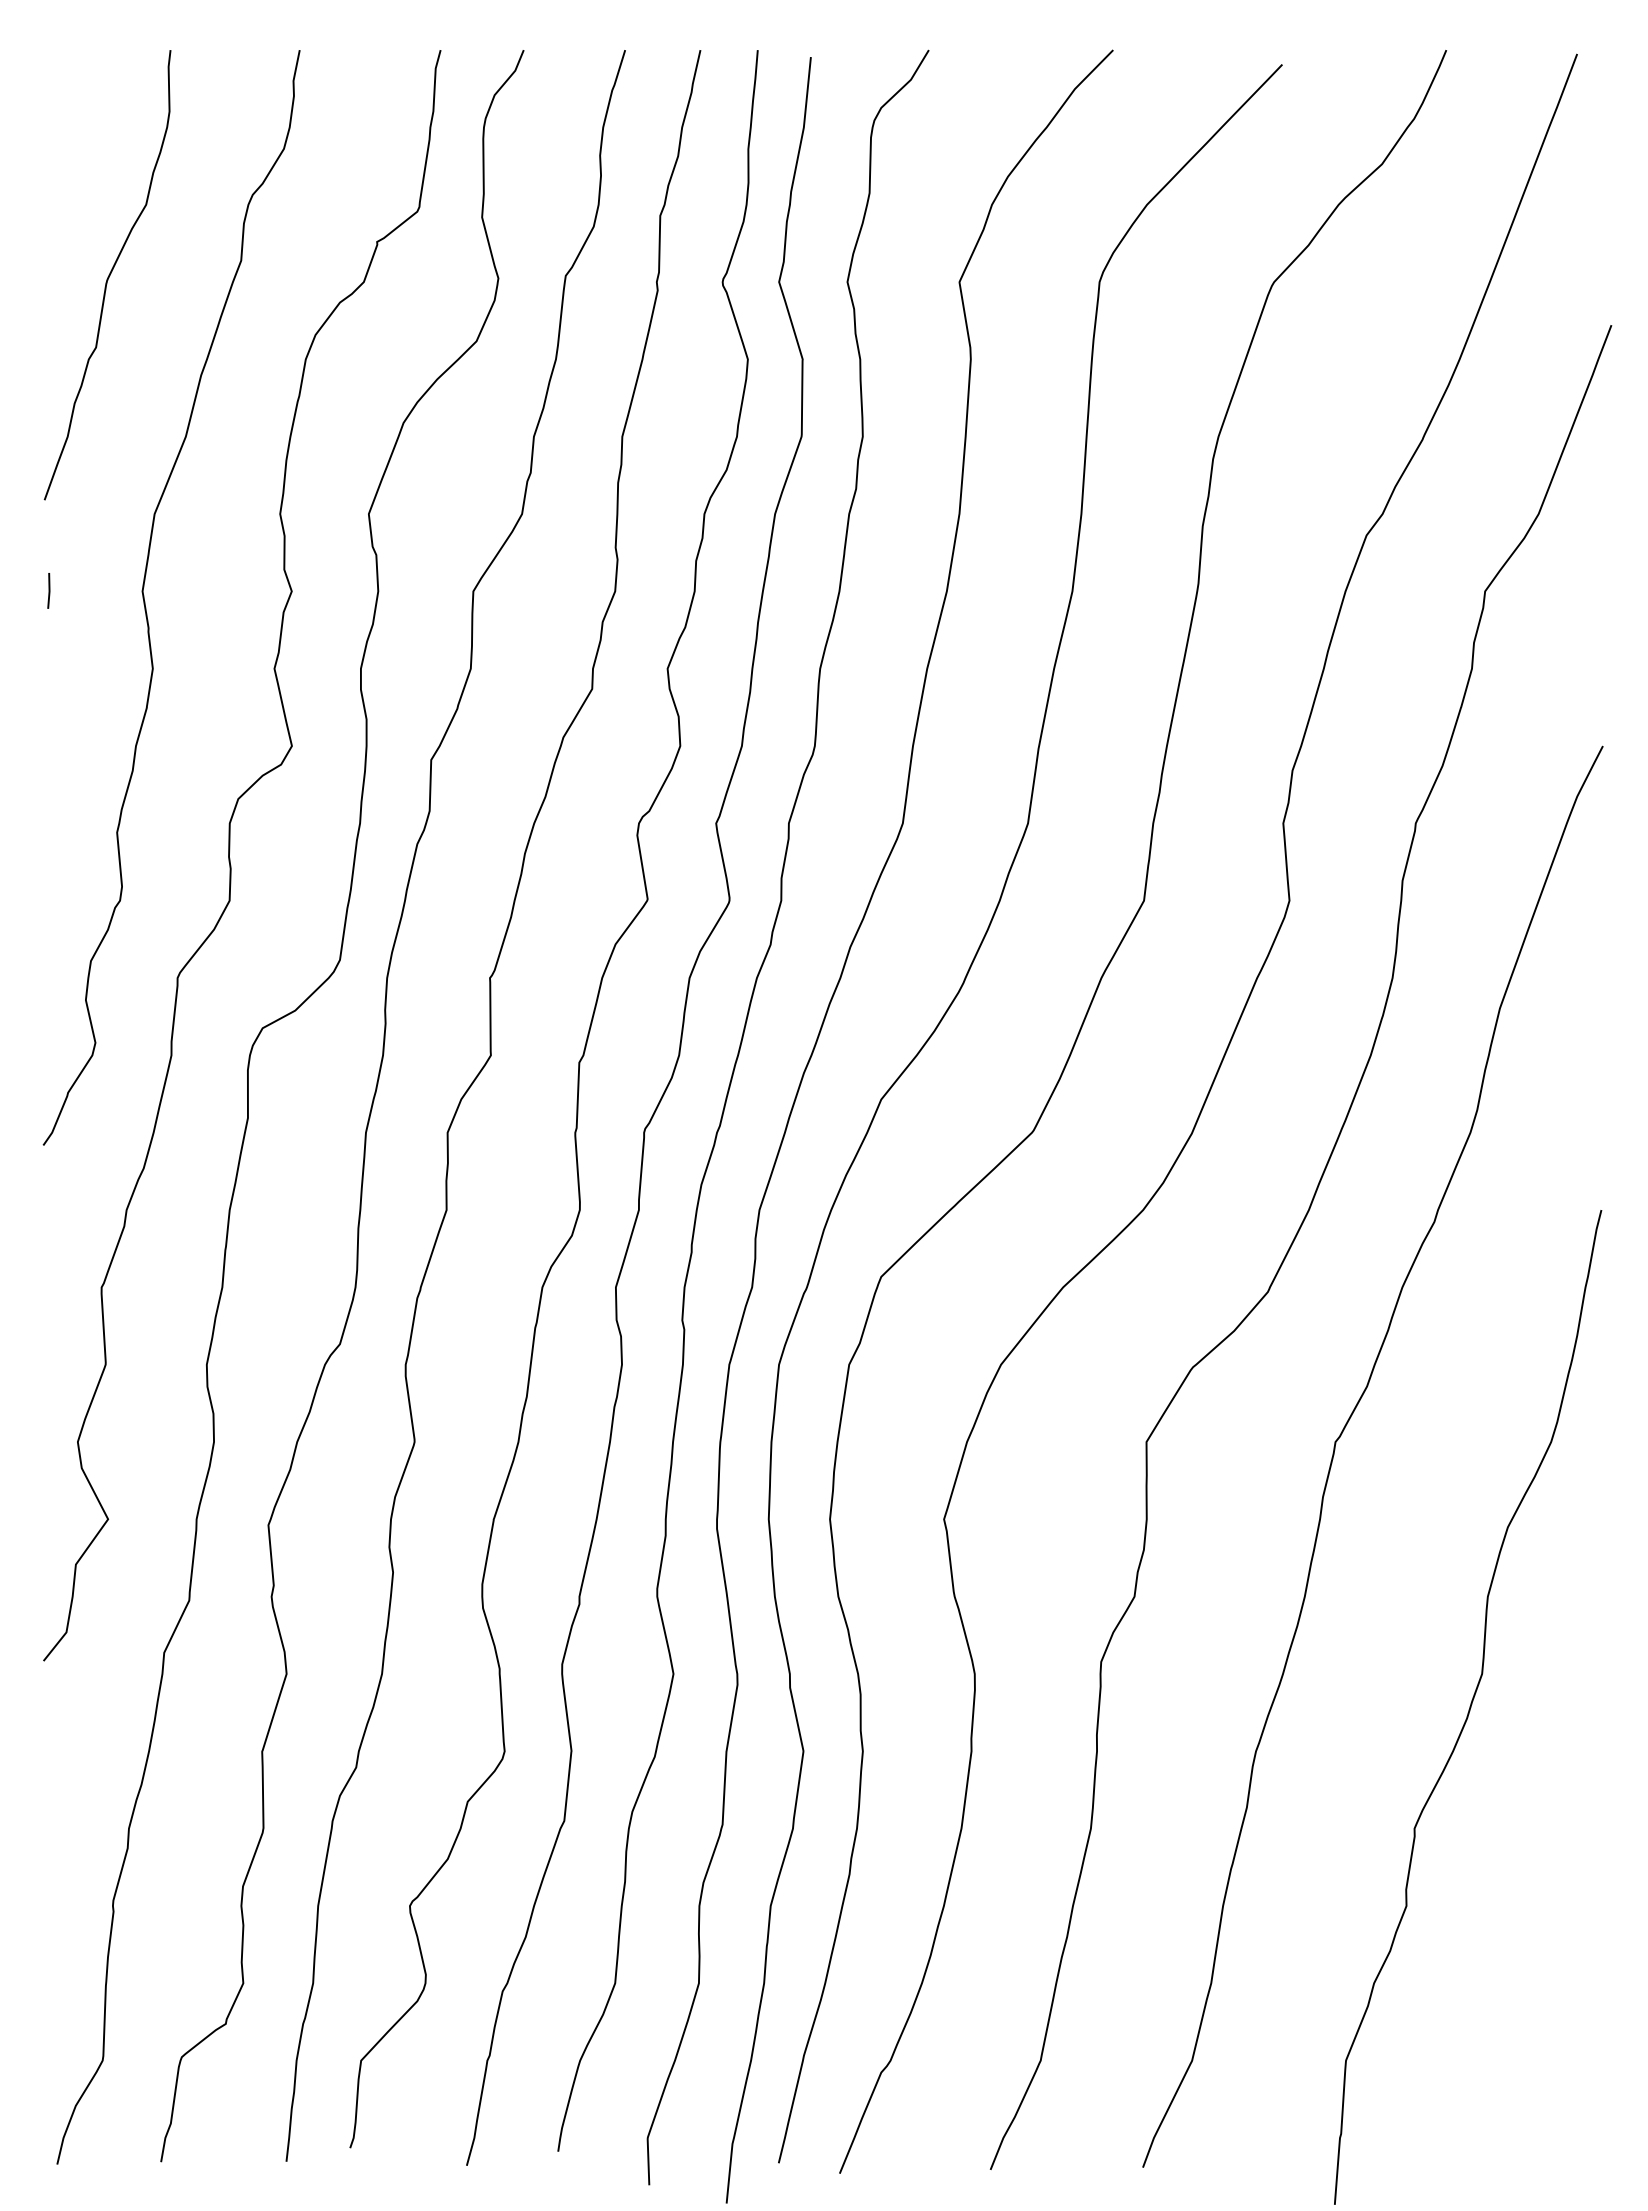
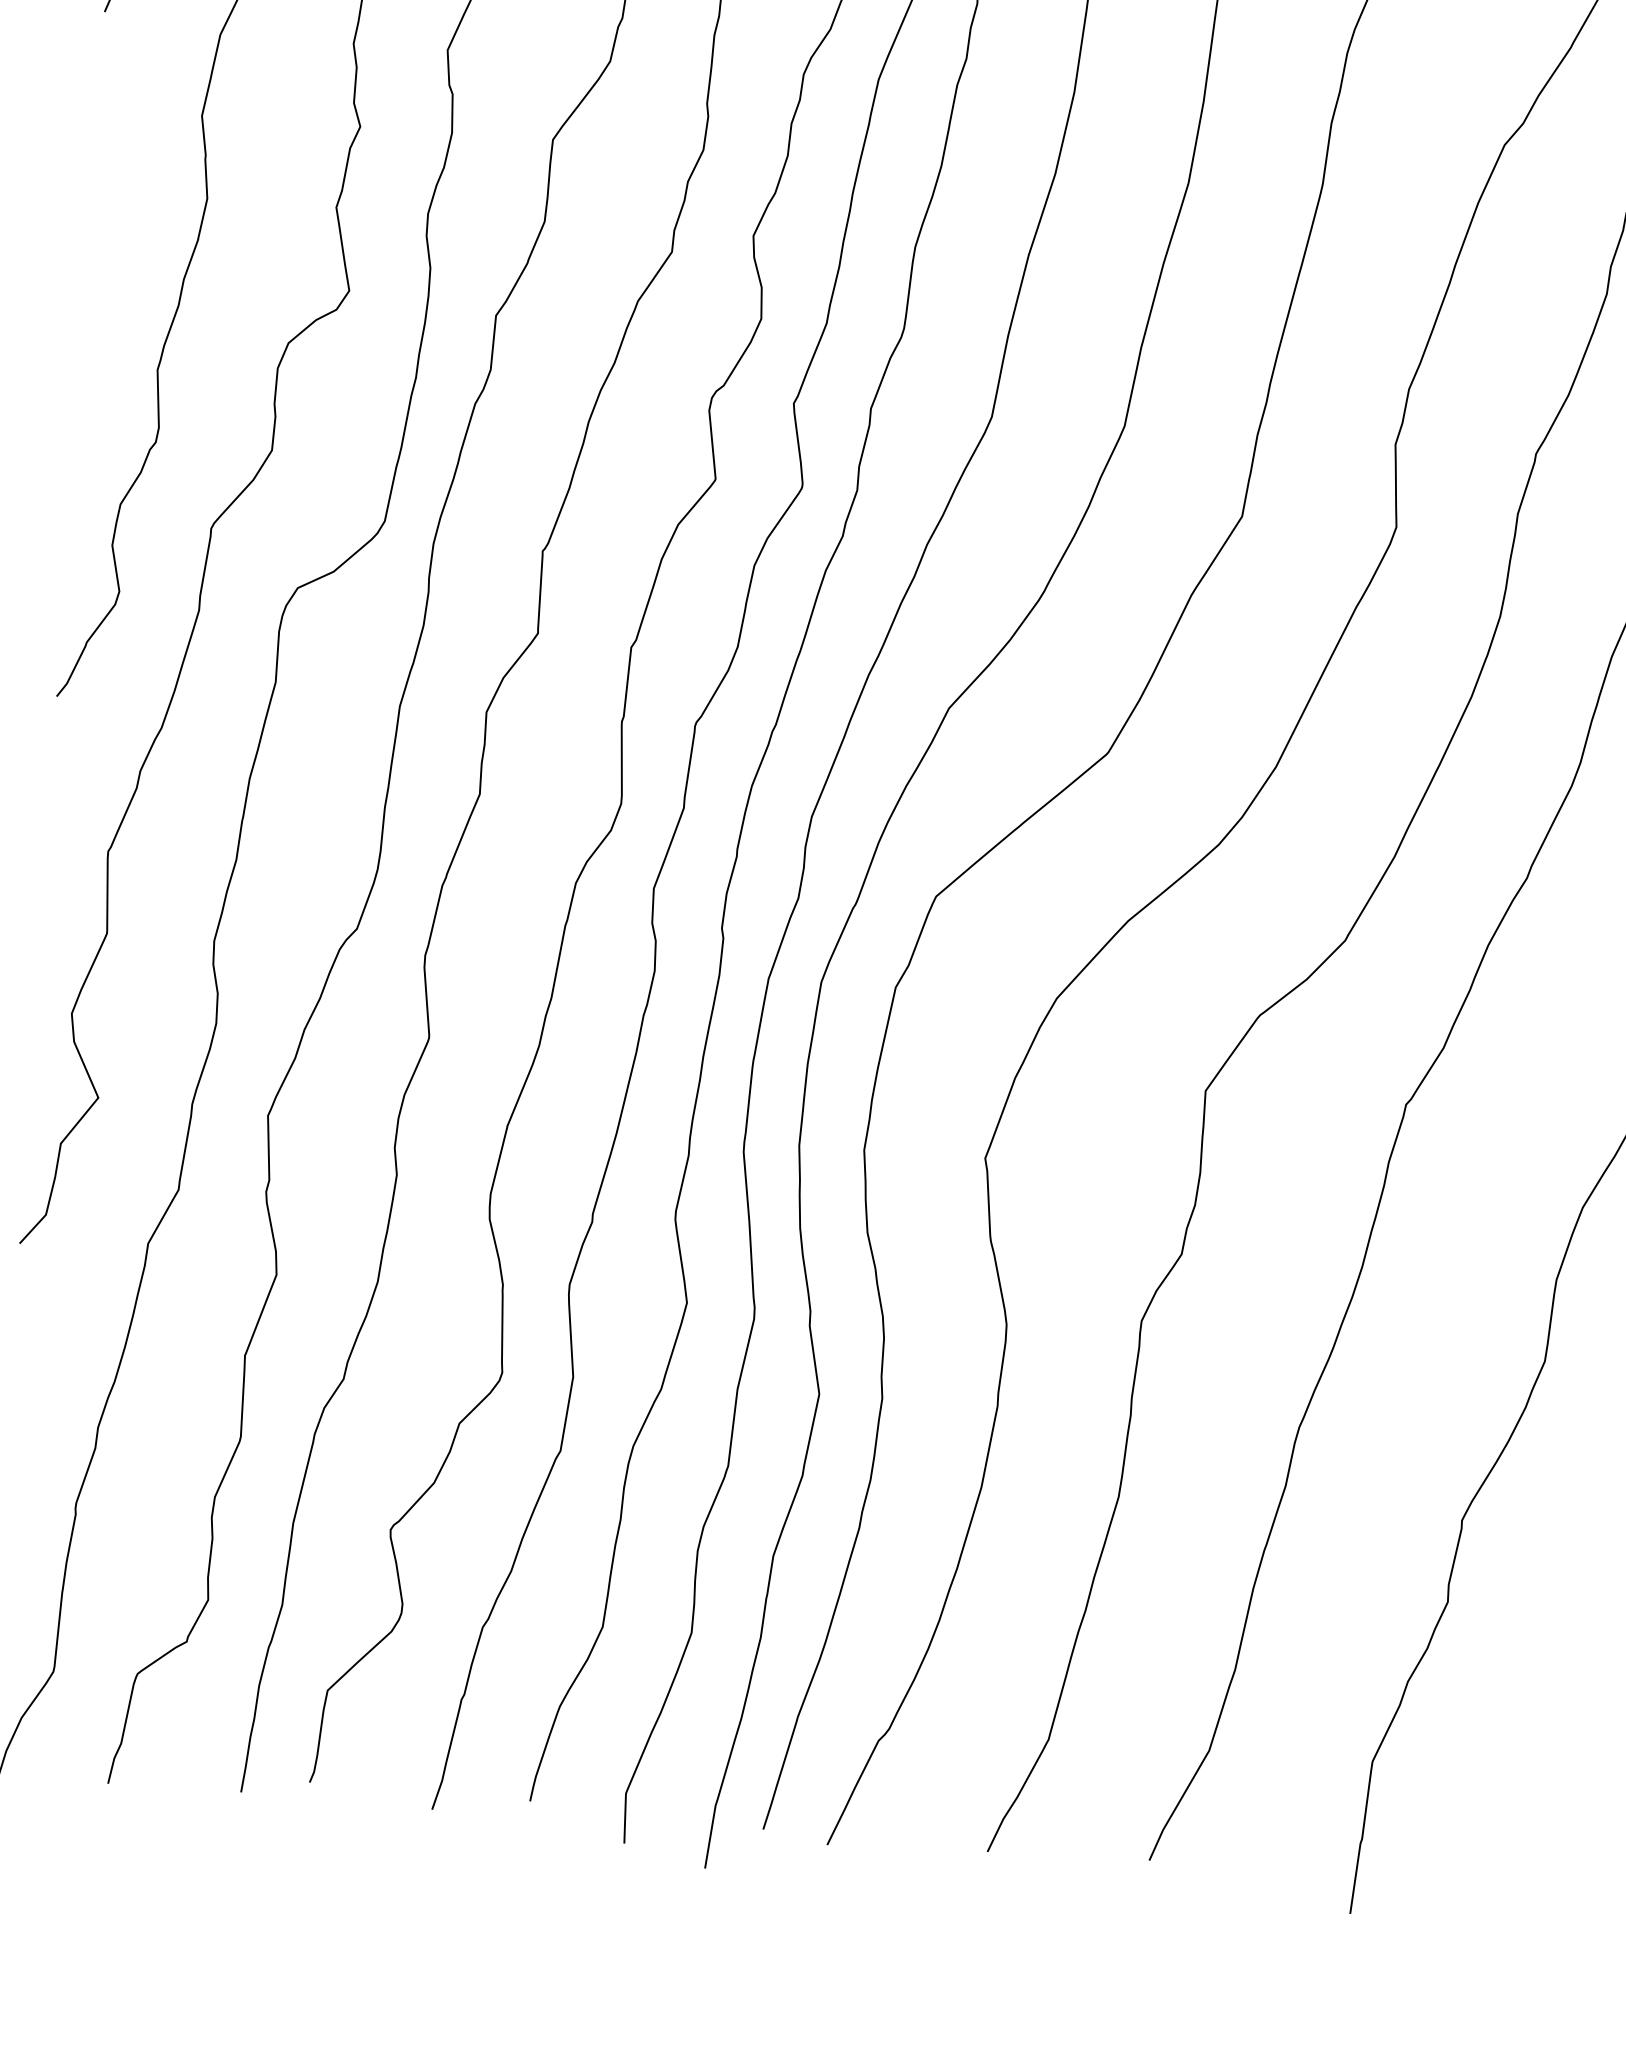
line: (48, 590) -> (102, 108), removed

